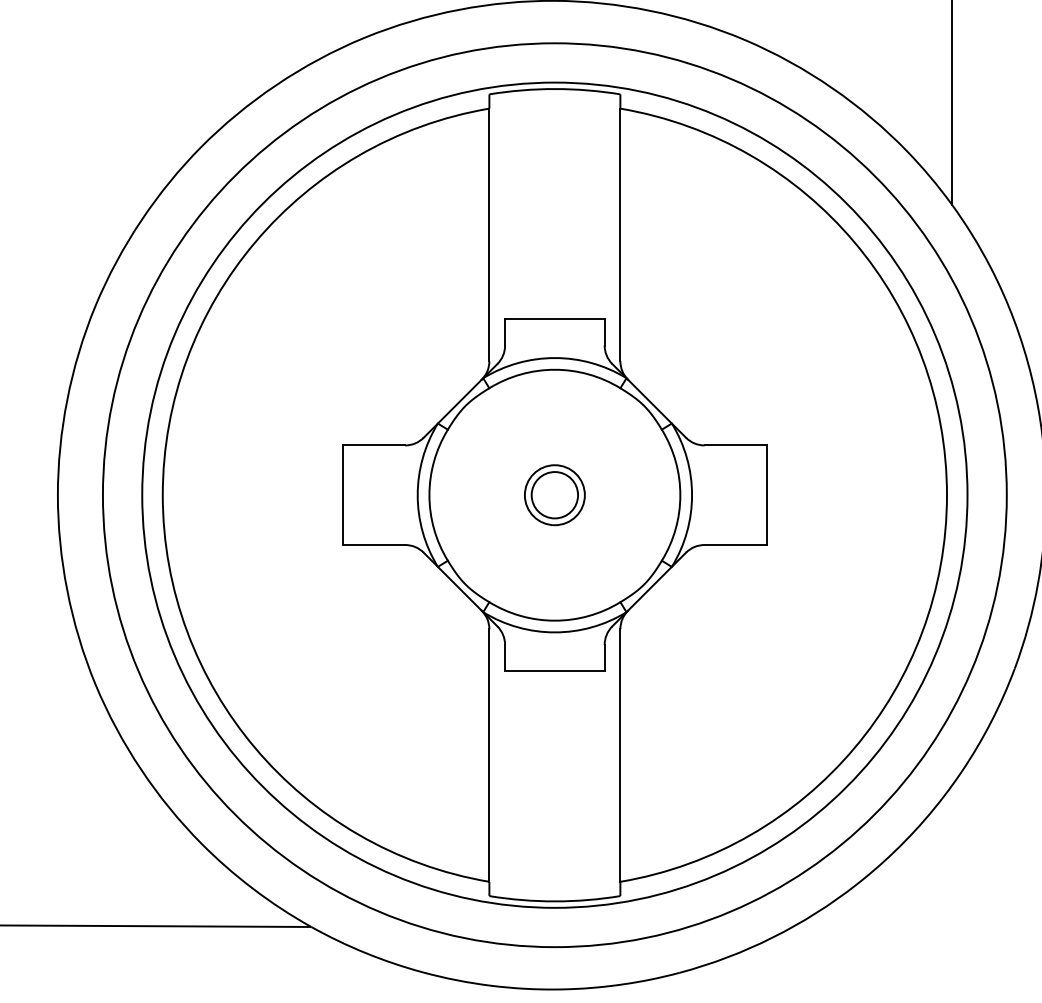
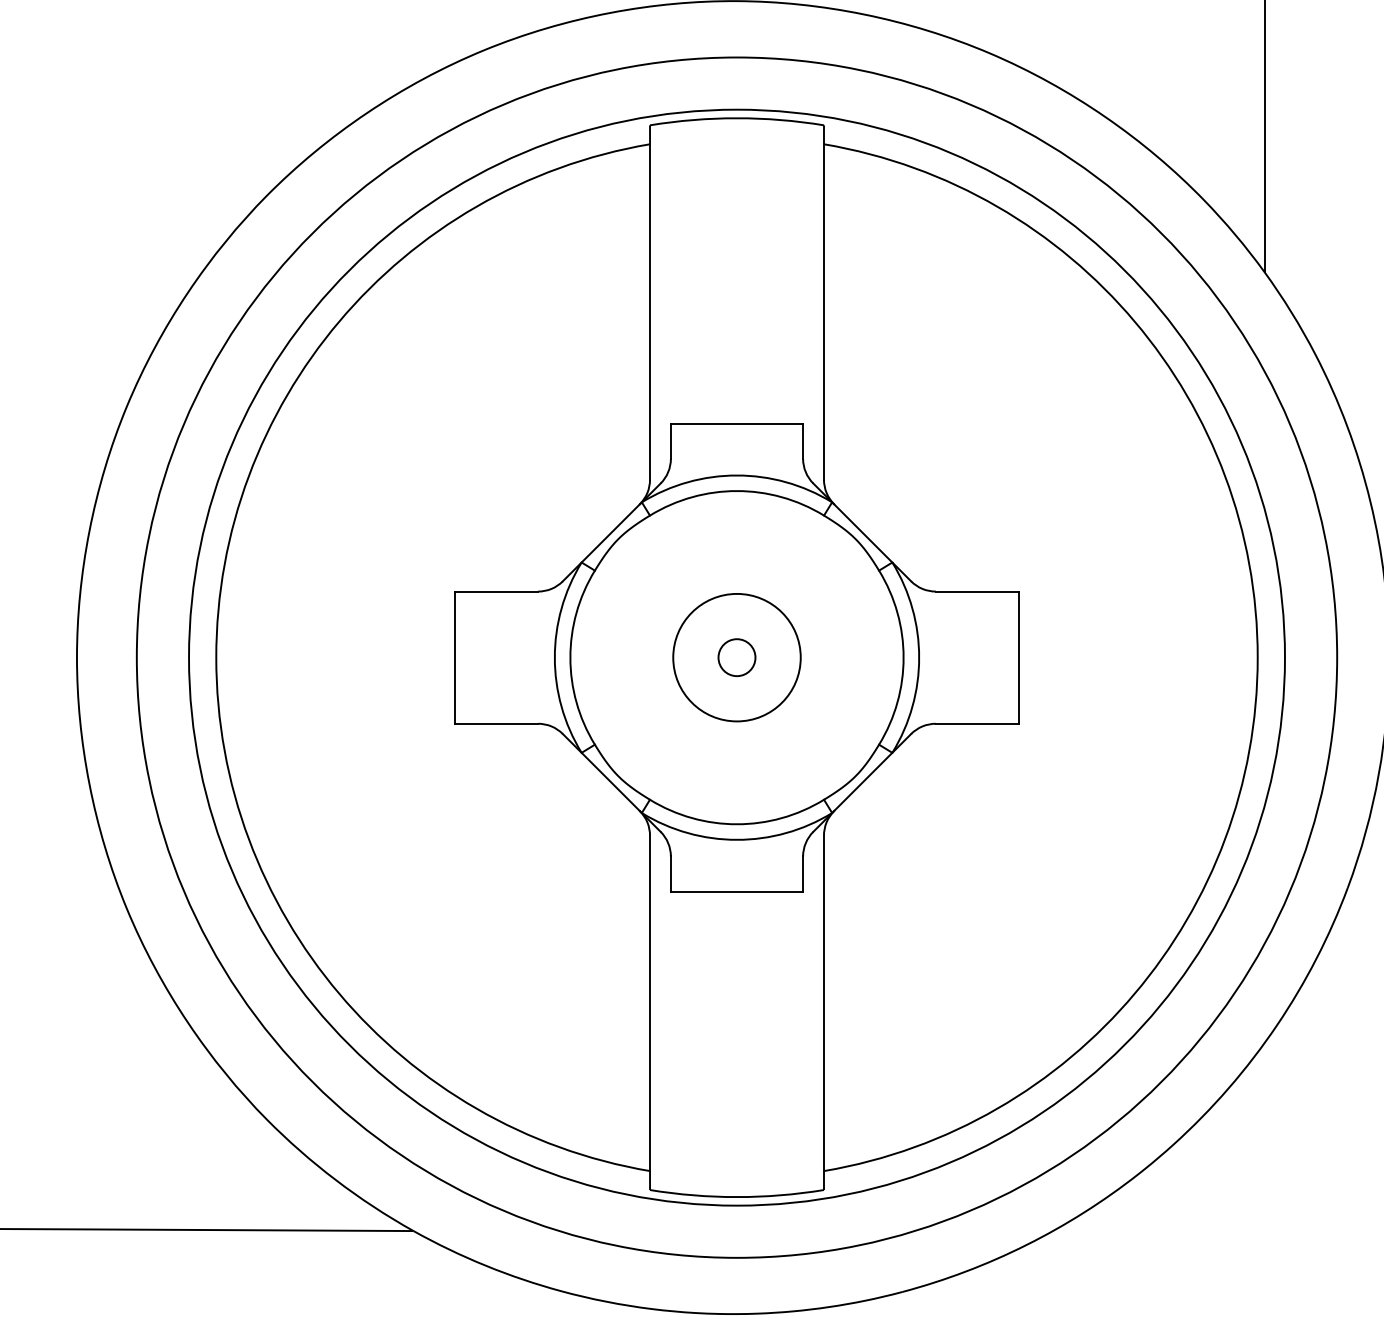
circle: (554, 495) -> (736, 657), size x0.6
circle: (554, 495) -> (736, 657), size x1.6

